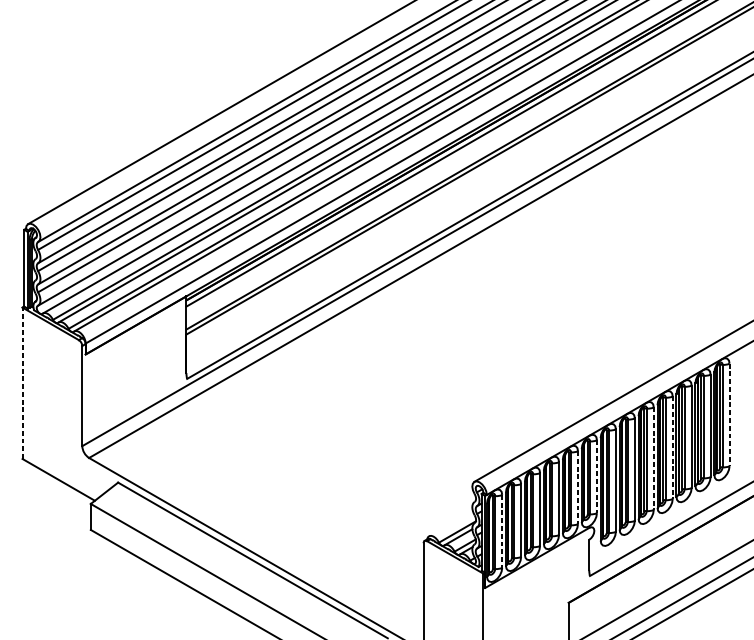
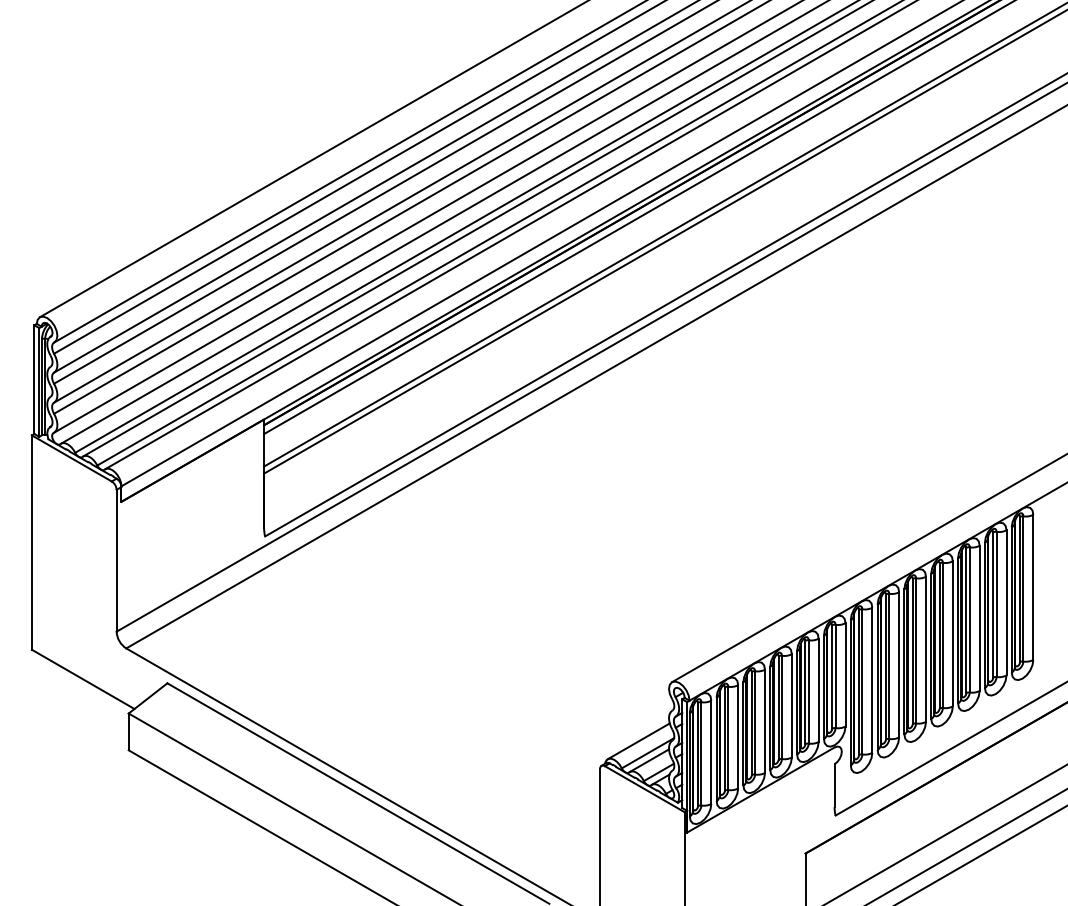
line: (22, 383) -> (32, 542), dashed -> solid
line: (729, 414) -> (1033, 587), dashed -> solid
line: (672, 447) -> (952, 633), dashed -> solid
line: (654, 458) -> (926, 649), dashed -> solid
line: (596, 476) -> (845, 674), dashed -> solid
line: (577, 487) -> (818, 690), dashed -> solid
line: (450, 523) -> (638, 741), added
line: (502, 531) -> (711, 752), dashed -> solid

